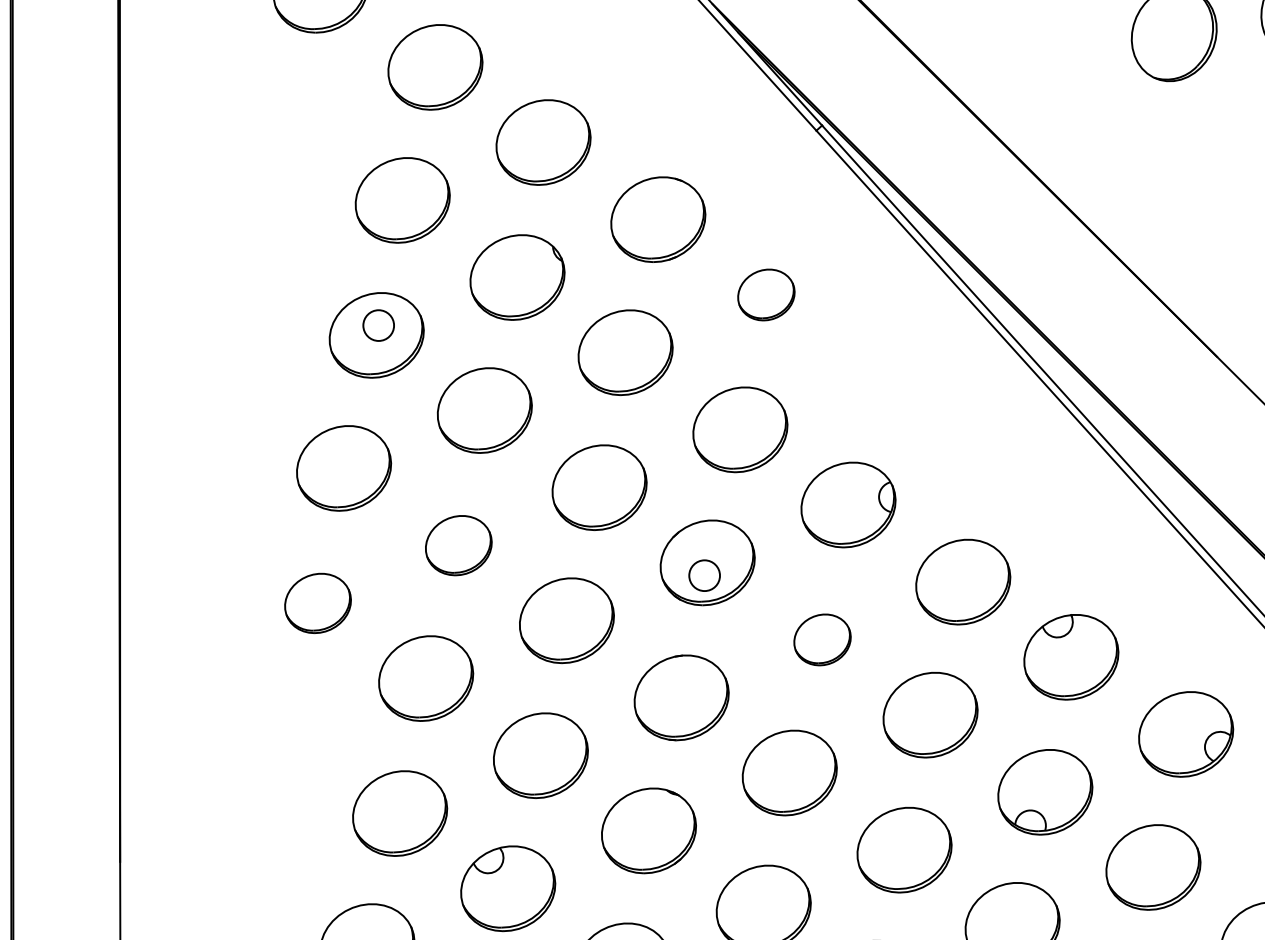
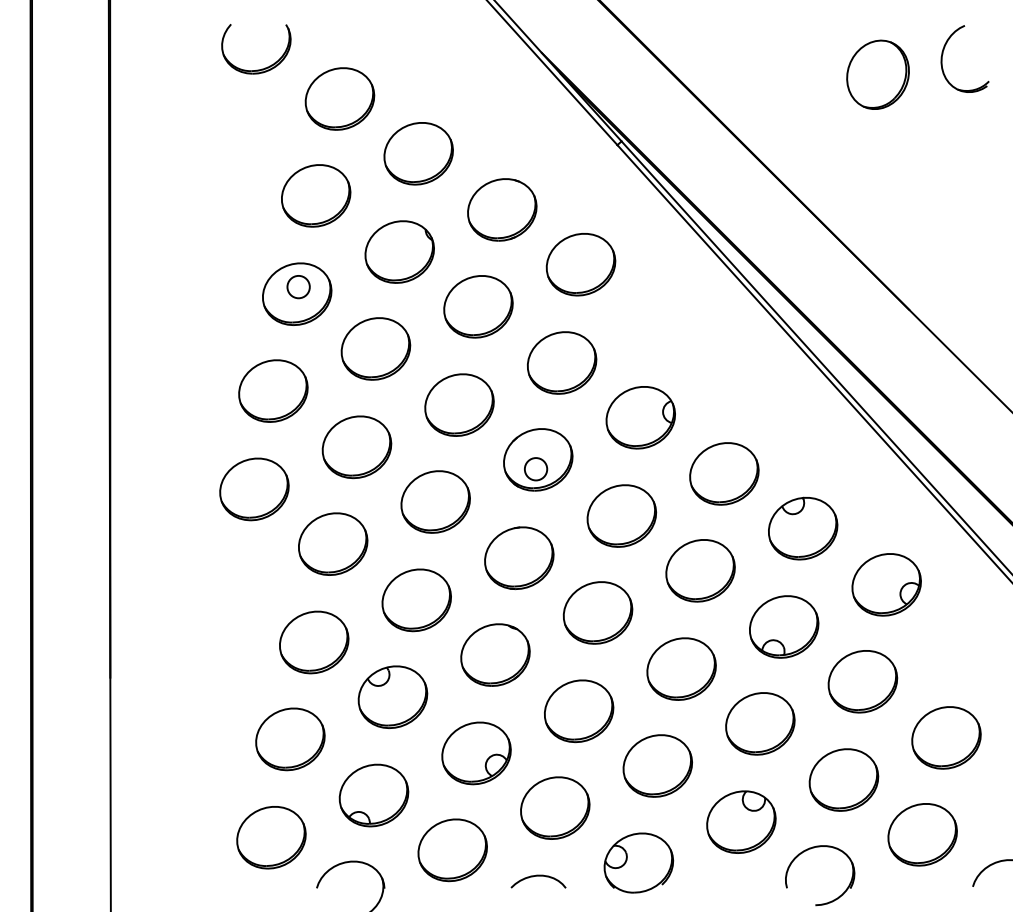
part: (765, 294) -> (580, 264), size x1.67
part: (458, 545) -> (356, 447), size x1.43
part: (318, 603) -> (254, 489), size x1.43
part: (821, 639) -> (621, 515), size x1.67

